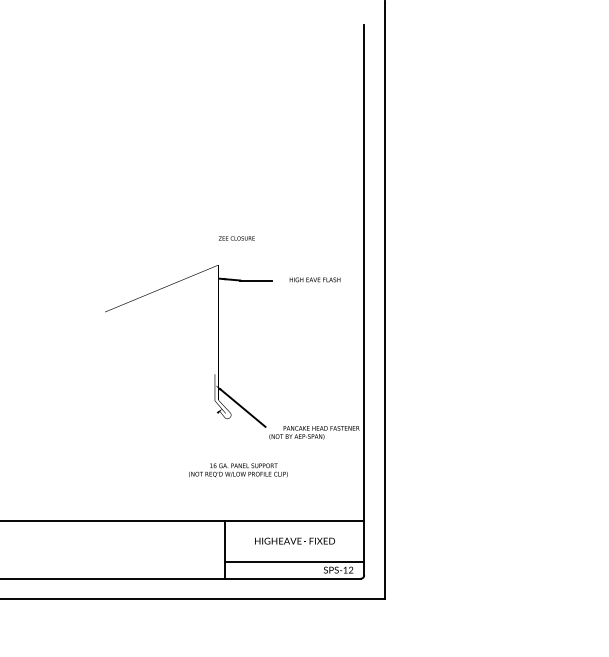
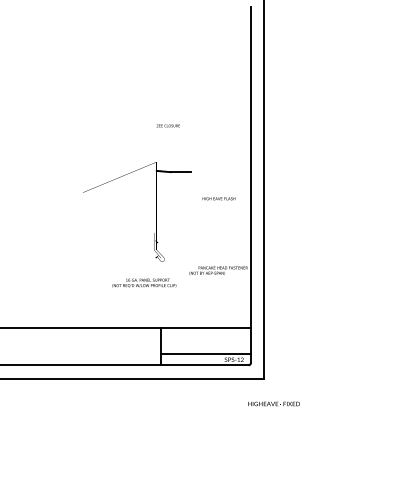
text: (235, 237) -> (167, 125), moved
text: (314, 279) -> (218, 198), moved
line: (241, 407) -> (171, 254), removed
text: (238, 469) -> (144, 282), moved
text: (294, 540) -> (273, 403), moved

